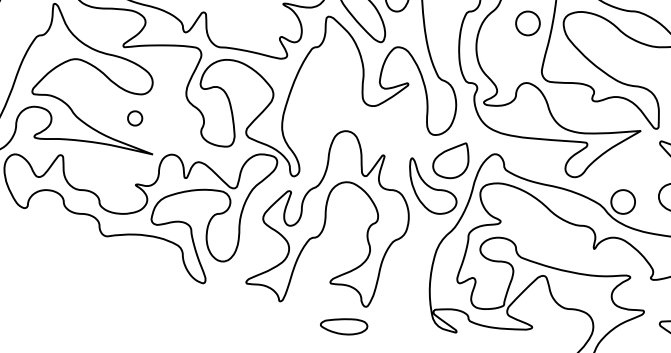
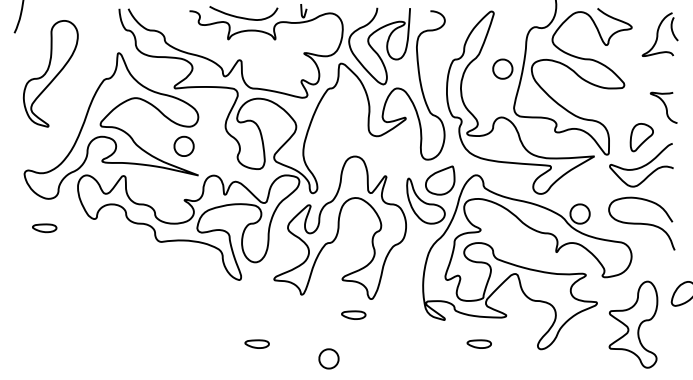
part: (134, 117) -> (183, 145), size x1.67
part: (343, 325) -> (353, 314), size x0.62

